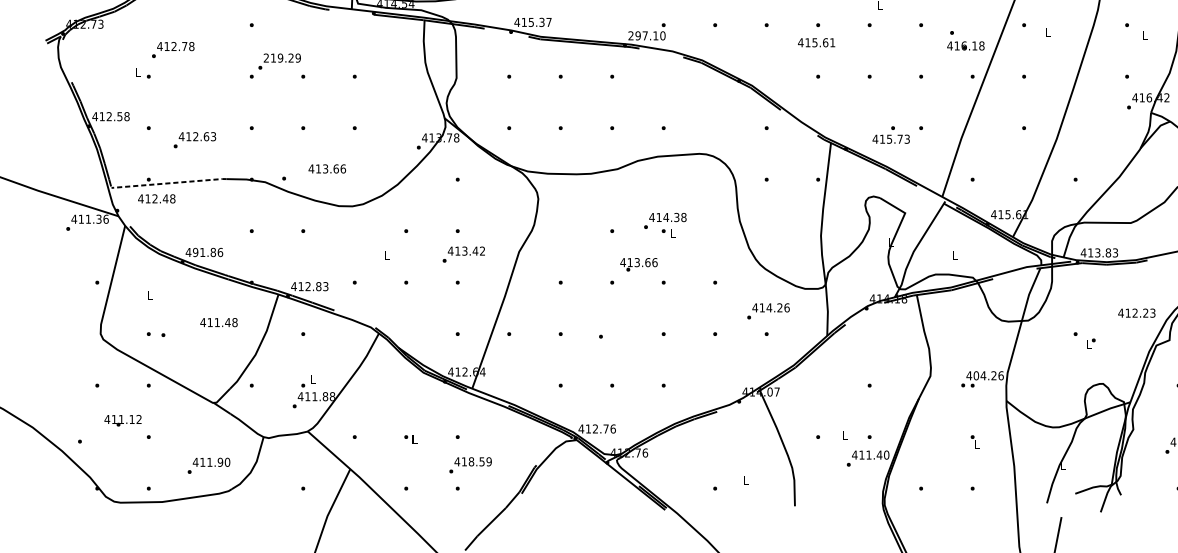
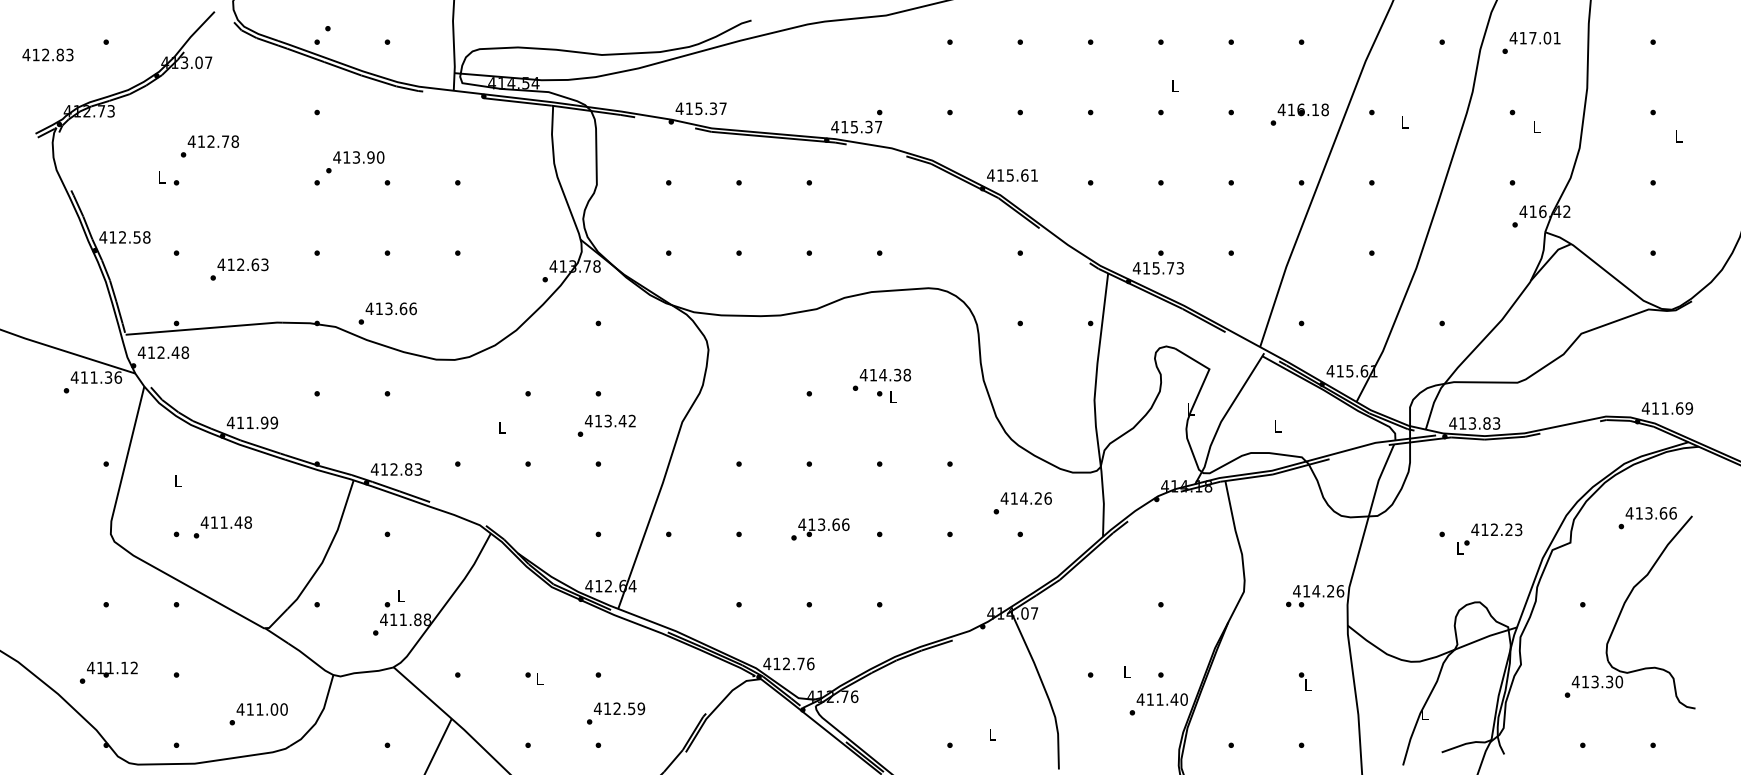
text: (646, 35) -> (856, 126), 297.10 -> 415.37
text: (816, 42) -> (1012, 175), moved
text: (965, 45) -> (1302, 109), moved
text: (282, 58) -> (358, 157), 219.29 -> 413.90
text: (890, 135) -> (1157, 262), moved
text: (326, 168) -> (390, 308), moved
line: (169, 183) -> (204, 328), dashed -> solid
text: (156, 198) -> (163, 352), moved
text: (208, 252) -> (257, 422), 491.86 -> 411.99
text: (638, 264) -> (823, 527), moved
text: (1136, 312) -> (1496, 529), moved
text: (218, 322) -> (225, 522), moved
text: (976, 375) -> (1306, 591), 404.26 -> 414.26
text: (123, 420) -> (112, 669), moved
text: (470, 461) -> (616, 708), 418.59 -> 412.59
text: (220, 462) -> (274, 709), 411.90 -> 411.00

